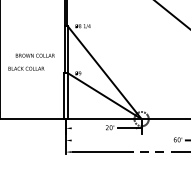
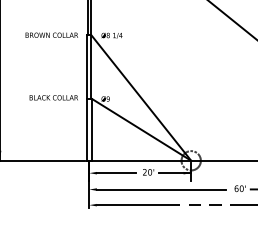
text: (35, 55) -> (51, 34), moved
text: (26, 68) -> (53, 97), moved
line: (86, 128) -> (116, 173), added
line: (119, 140) -> (161, 189), added

